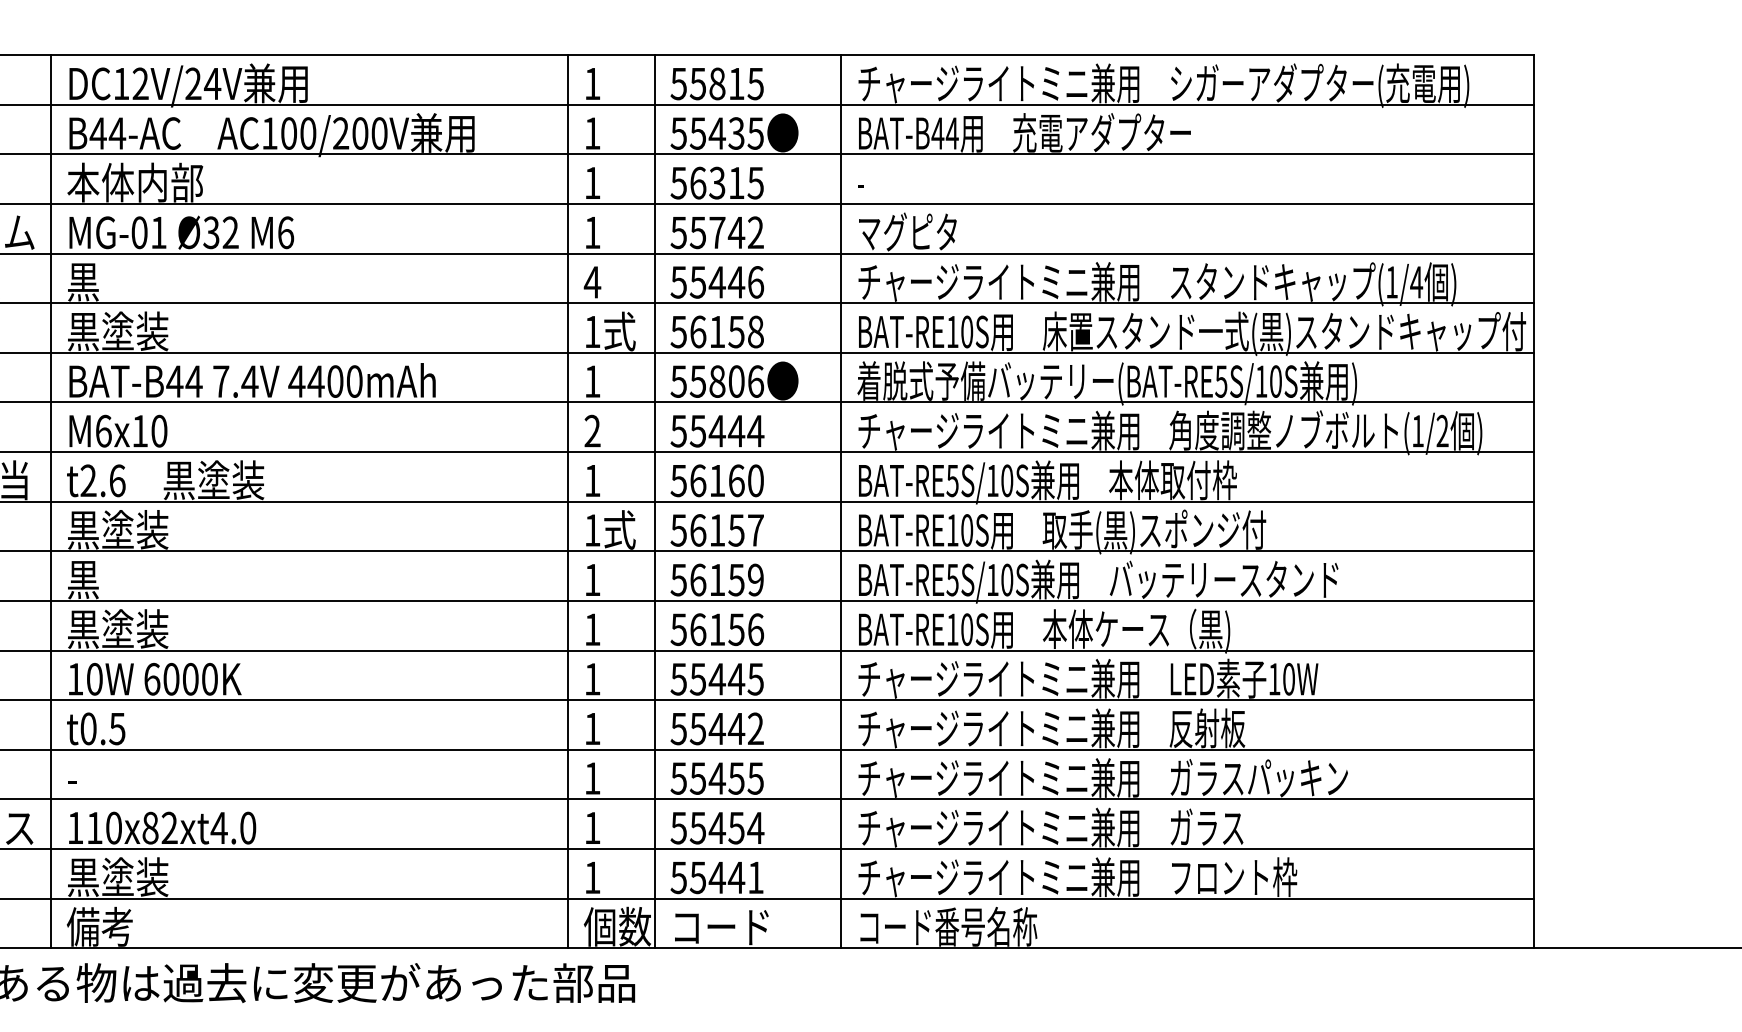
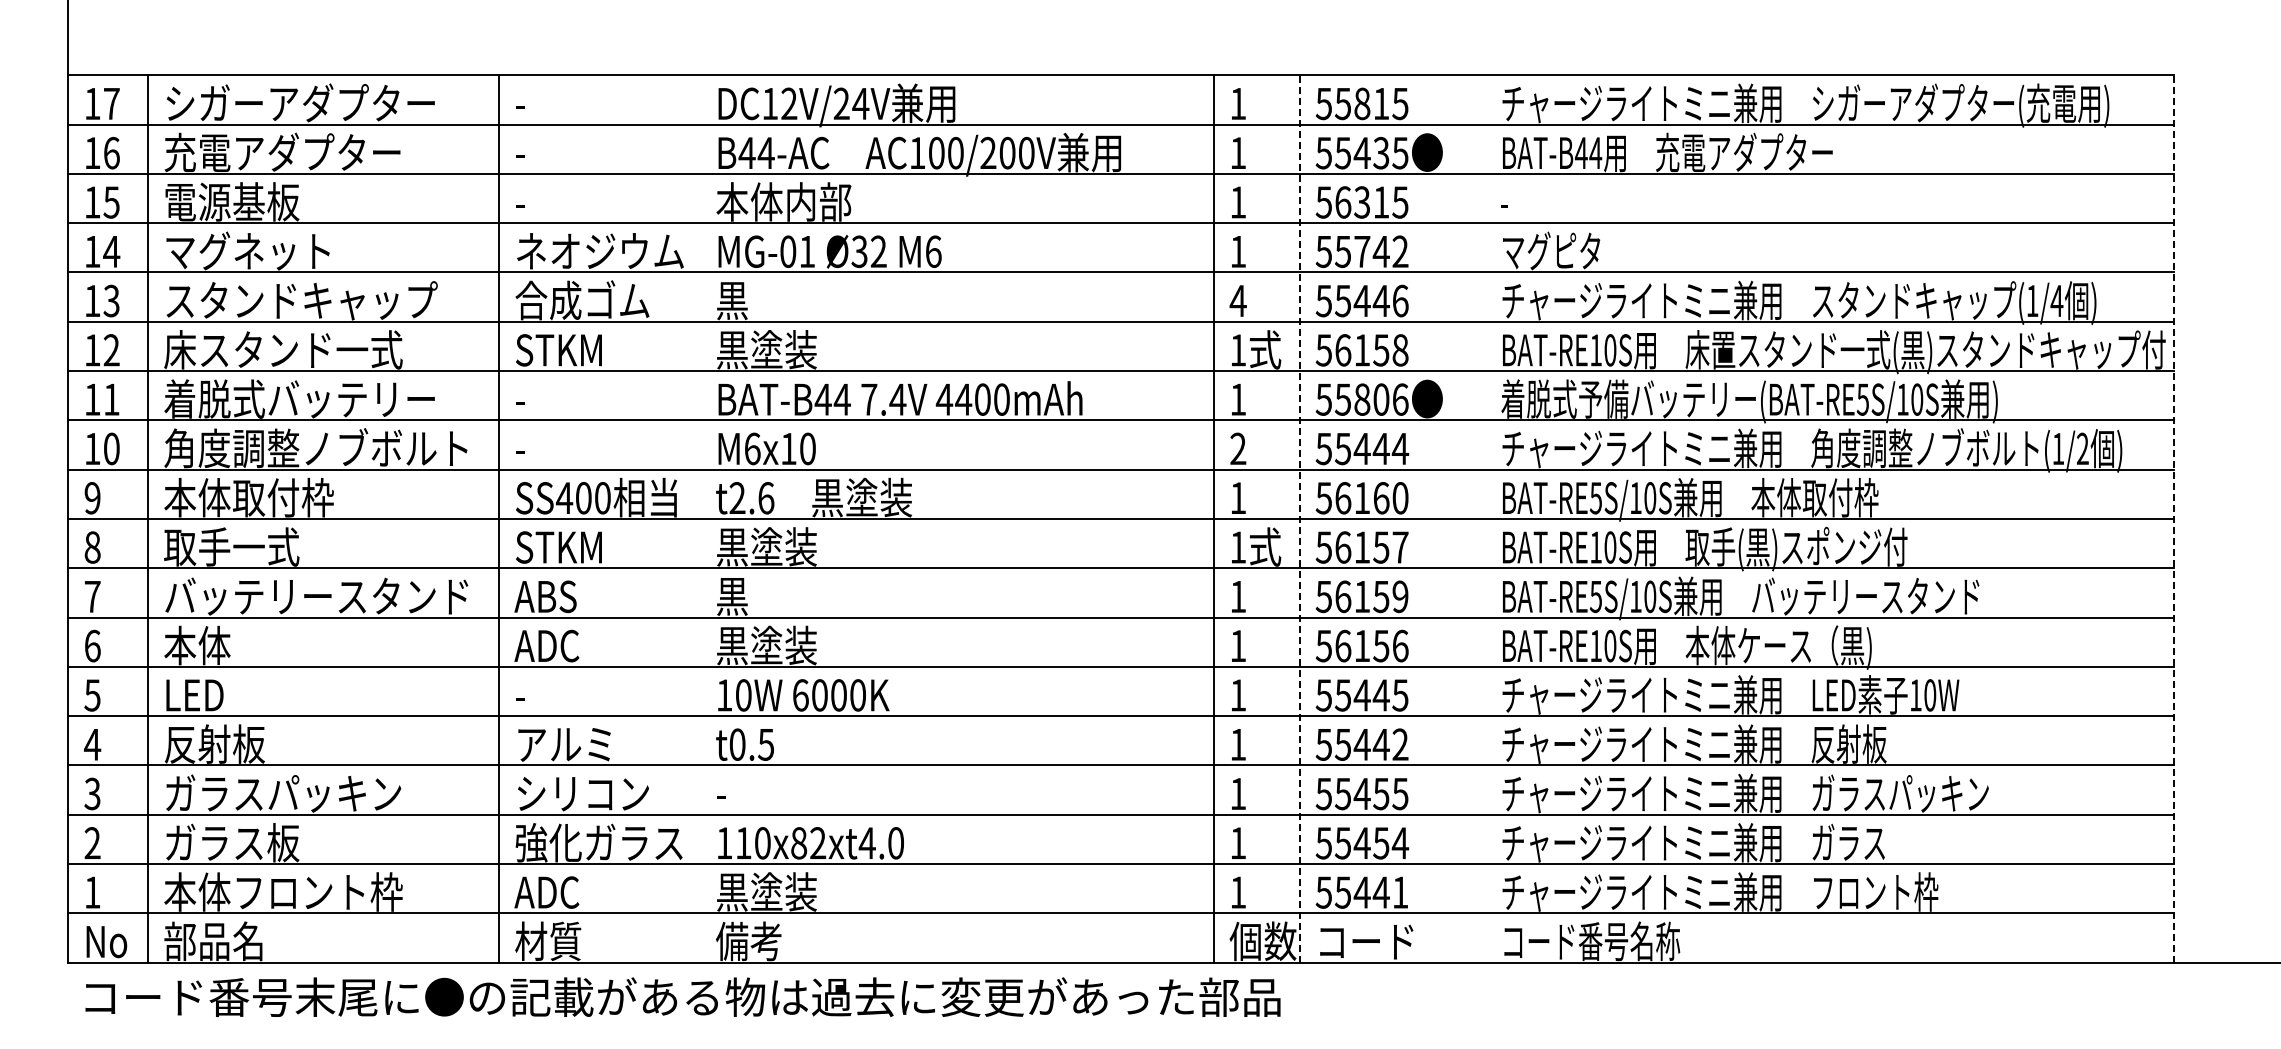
line: (51, 501) -> (700, 518), removed
line: (654, 501) -> (1299, 518), solid -> dashed
line: (841, 501) -> (1485, 518), removed
line: (1533, 501) -> (2173, 518), solid -> dashed

